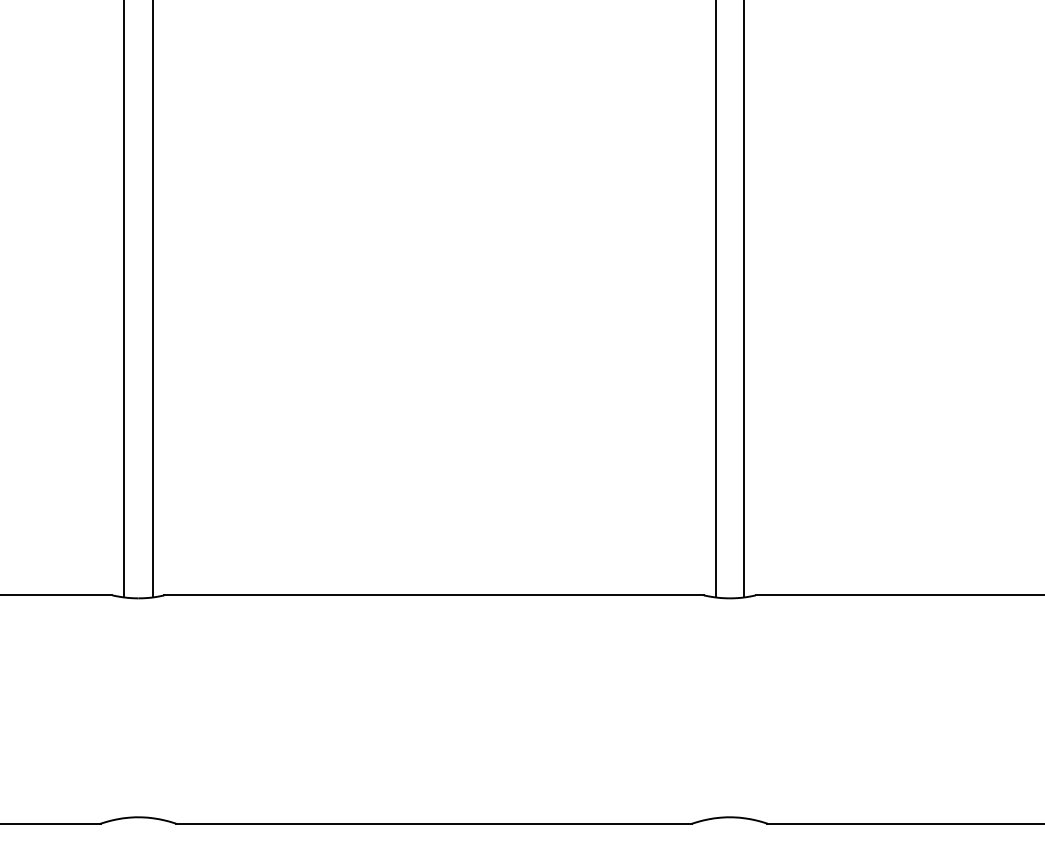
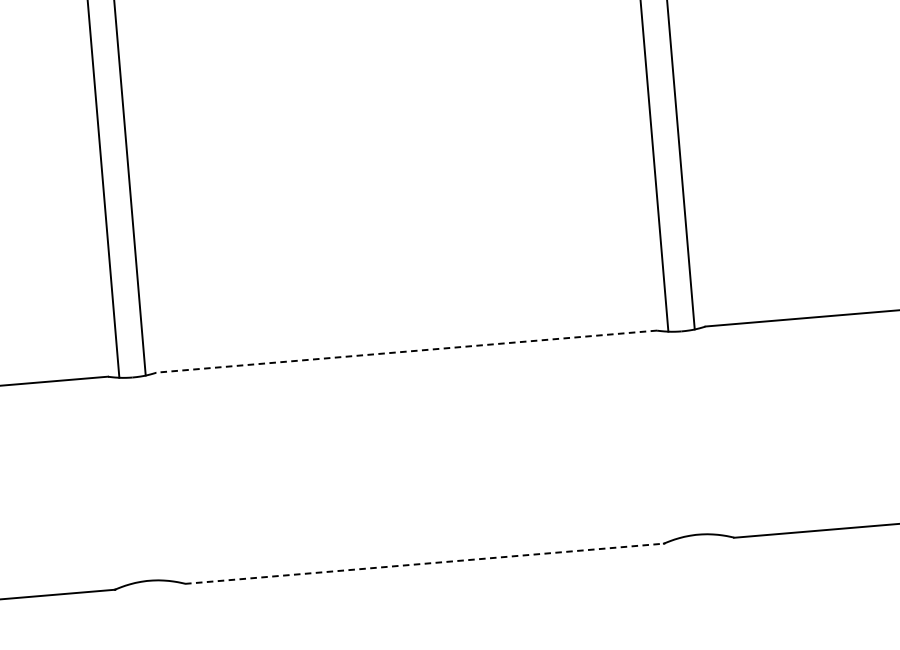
line: (434, 595) -> (407, 351), solid -> dashed
line: (433, 823) -> (424, 563), solid -> dashed

